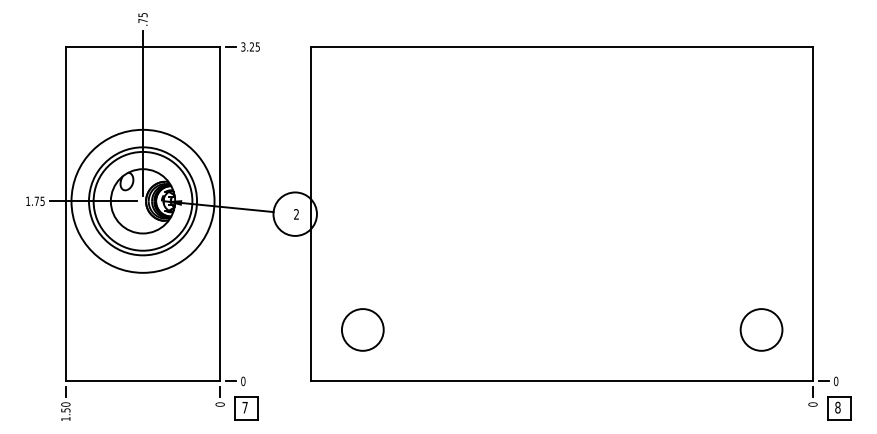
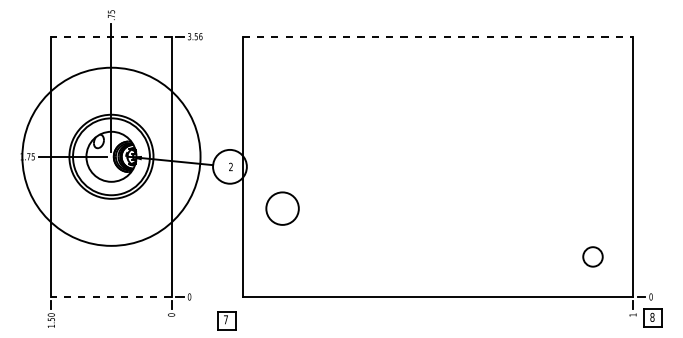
text: (254, 46) -> (198, 36), 3.25 -> 3.56
line: (142, 47) -> (111, 37), solid -> dashed
line: (562, 47) -> (438, 37), solid -> dashed
circle: (142, 200) -> (111, 156), size x1.6
circle: (362, 329) -> (282, 208), moved
circle: (761, 329) -> (592, 256), size x0.6
line: (142, 381) -> (111, 297), solid -> dashed
text: (812, 404) -> (632, 314), 0 -> 1
part: (246, 408) -> (227, 320), moved

